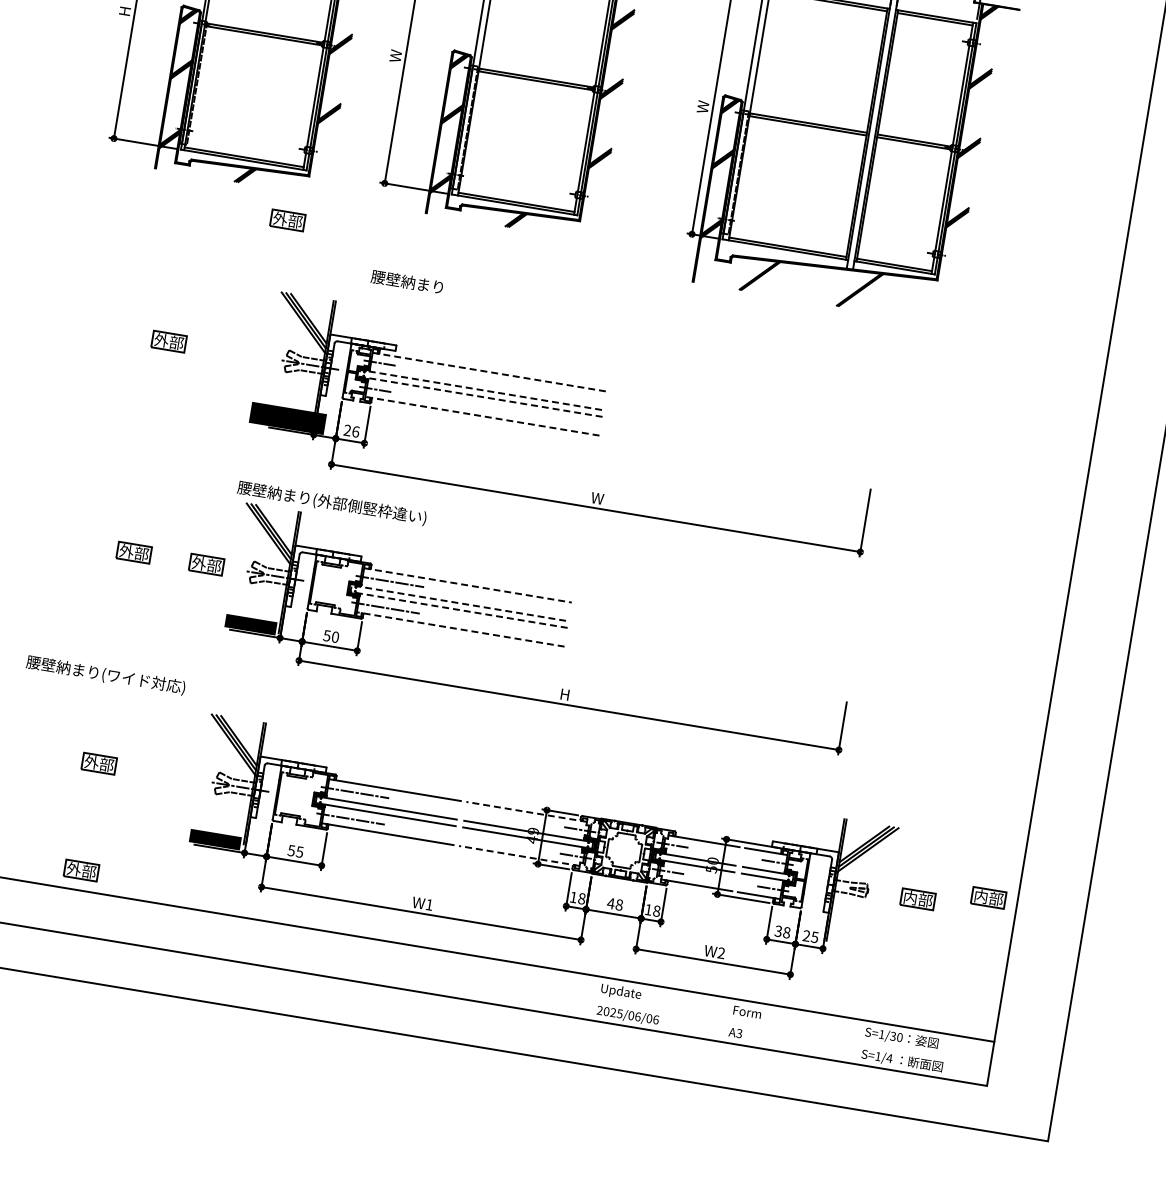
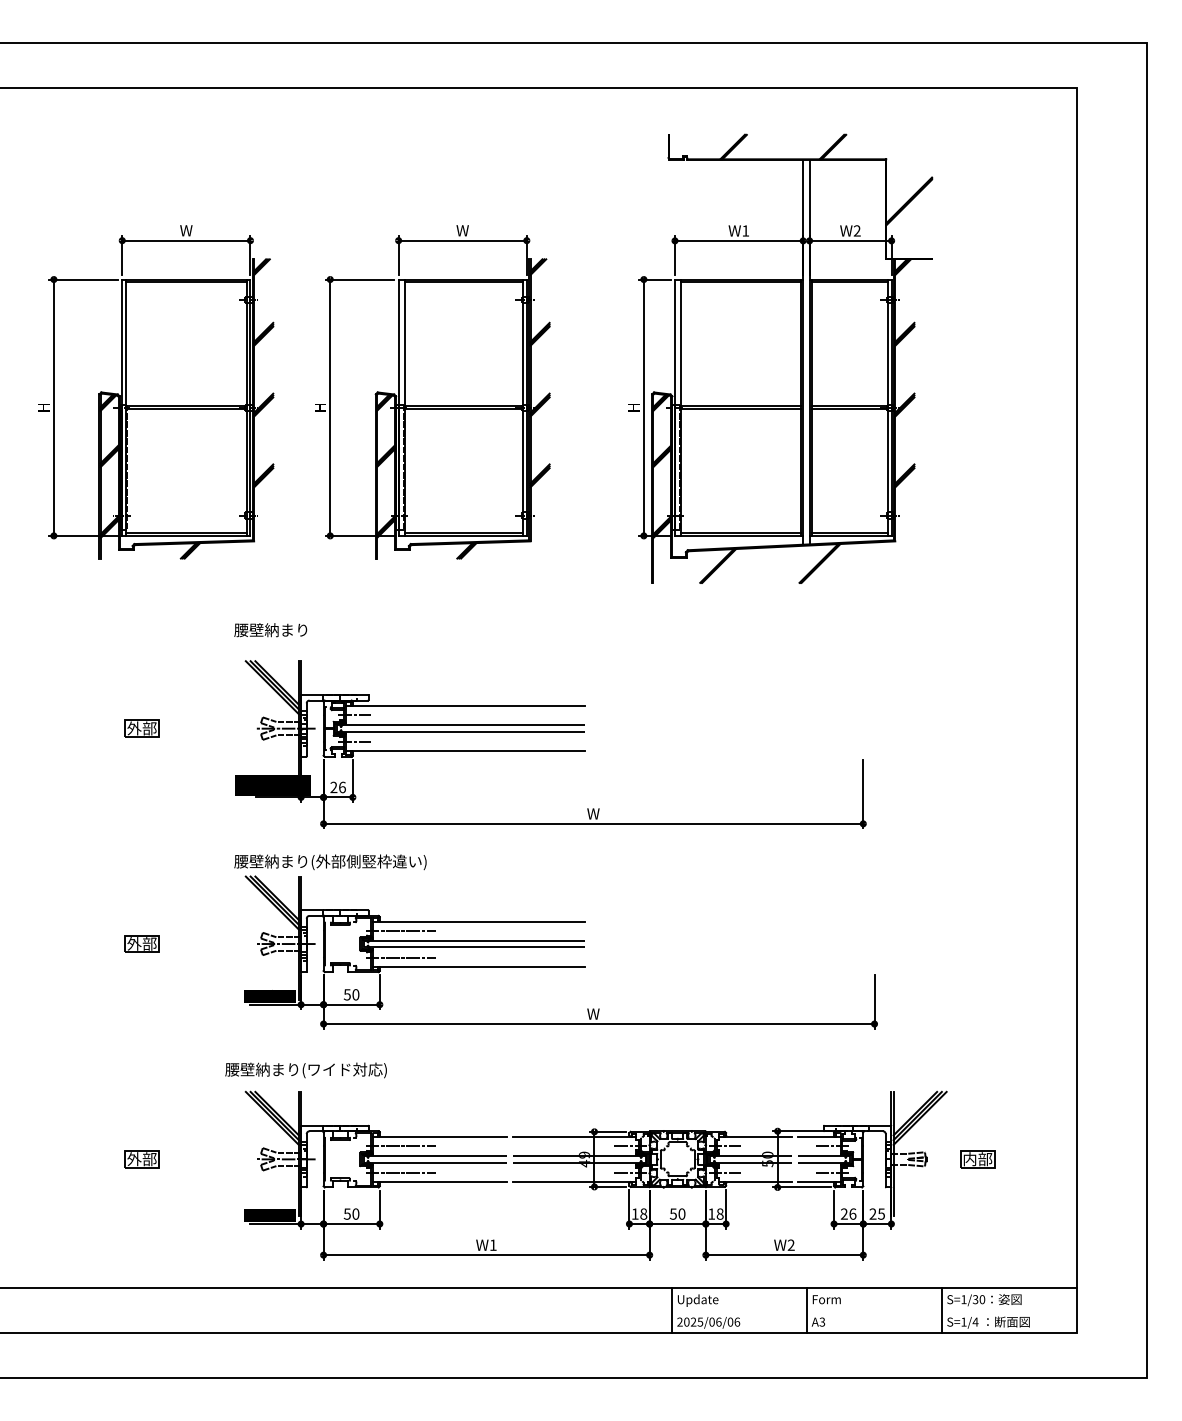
text: (395, 55) -> (319, 407), W -> H
text: (702, 106) -> (633, 407), W -> H
part: (287, 220) -> (239, 588), removed
text: (406, 282) -> (270, 630), moved
line: (490, 372) -> (466, 706), dashed -> solid
line: (359, 373) -> (336, 728), dashed -> solid
line: (482, 416) -> (465, 751), dashed -> solid
part: (206, 564) -> (215, 943), removed
line: (468, 585) -> (479, 921), dashed -> solid
line: (351, 588) -> (363, 943), dashed -> solid
line: (461, 629) -> (479, 966), dashed -> solid
text: (105, 675) -> (305, 1070), moved
text: (565, 694) -> (593, 1013), H -> W
line: (526, 811) -> (574, 1136), dashed -> solid
text: (299, 851) -> (355, 1213), 55 -> 50
line: (519, 855) -> (574, 1181), dashed -> solid
part: (80, 870) -> (141, 1268), removed
part: (988, 898) -> (1047, 1146), removed
text: (615, 903) -> (677, 1213), 48 -> 50
text: (782, 931) -> (848, 1213), 38 -> 26
line: (594, 997) -> (672, 1310), added
line: (726, 1019) -> (807, 1310), added
line: (859, 1041) -> (942, 1310), added

